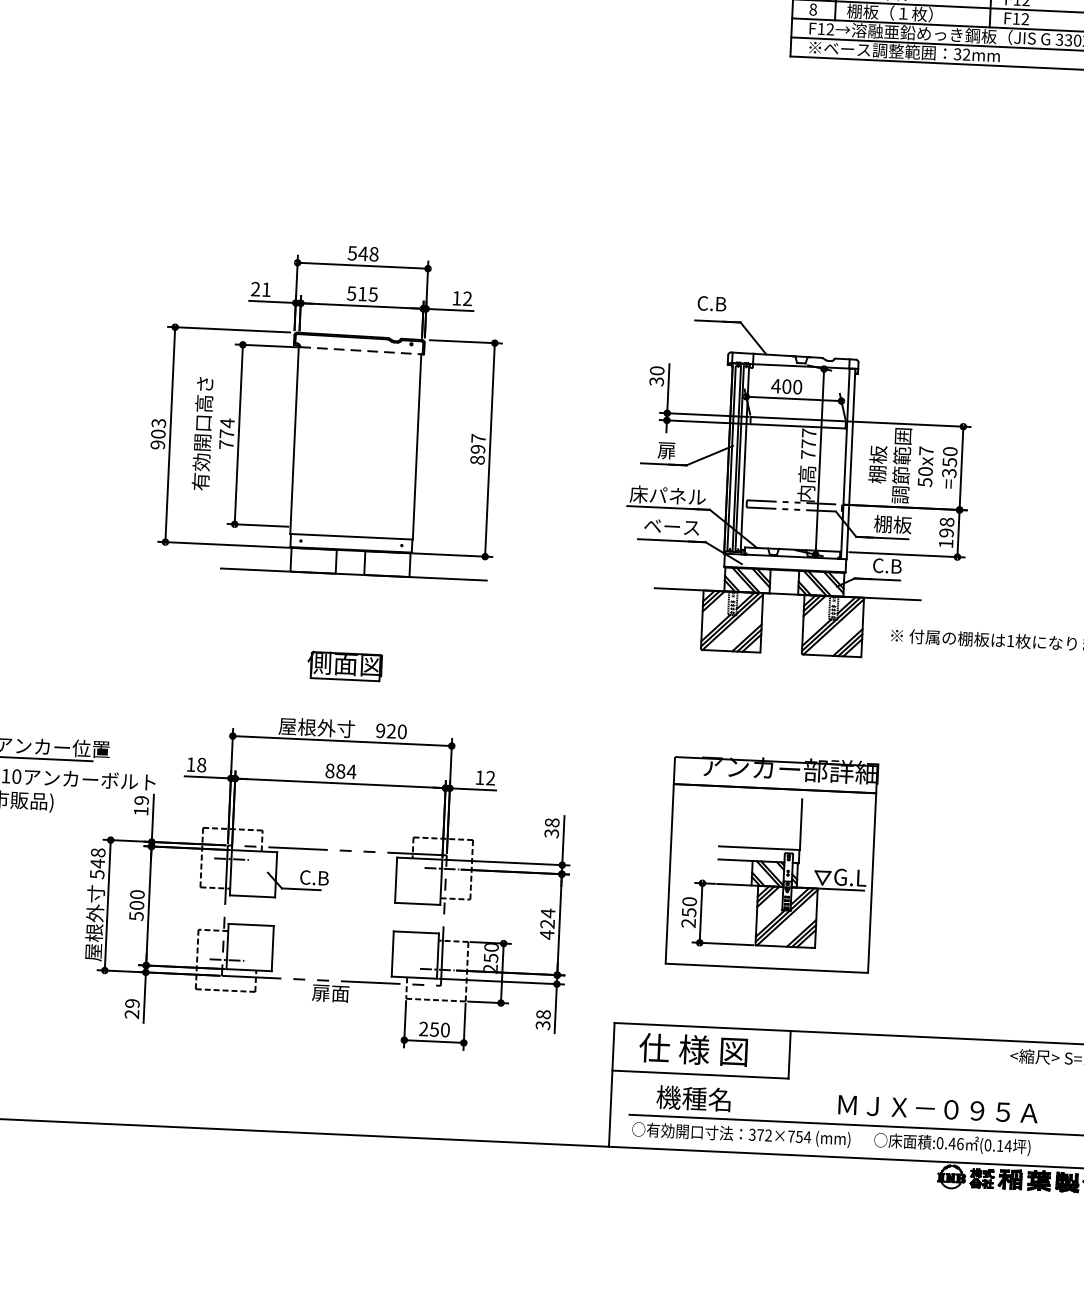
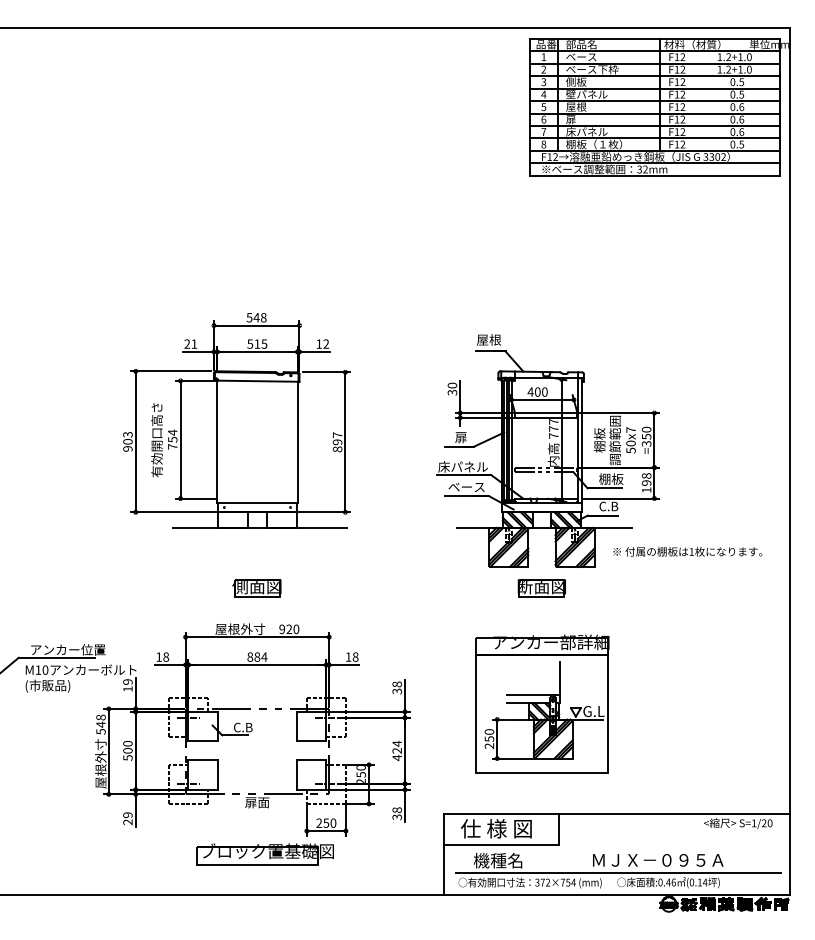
text: (715, 303) -> (488, 339), C.B -> 屋根
line: (361, 351) -> (258, 381), dashed -> solid
text: (226, 433) -> (172, 439), 774 -> 754
part: (779, 684) -> (541, 587), added
text: (490, 777) -> (355, 656), 12 -> 18
part: (338, 1072) -> (264, 854), added

